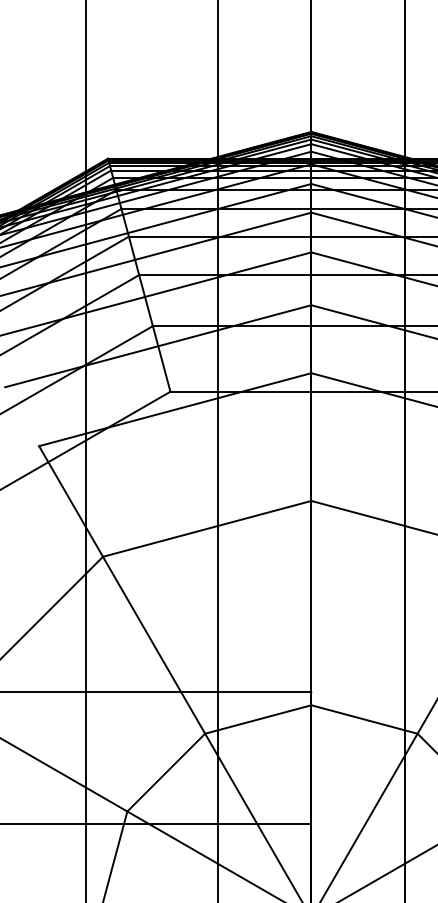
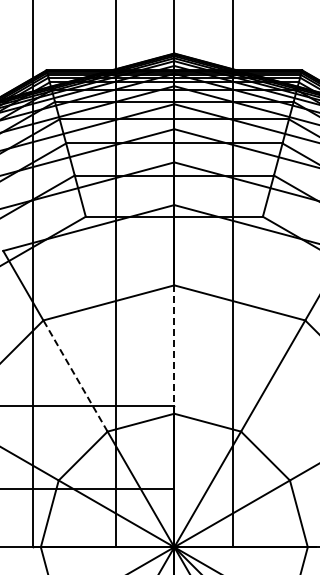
line: (311, 604) -> (174, 350), solid -> dashed
line: (154, 644) -> (75, 375), solid -> dashed

